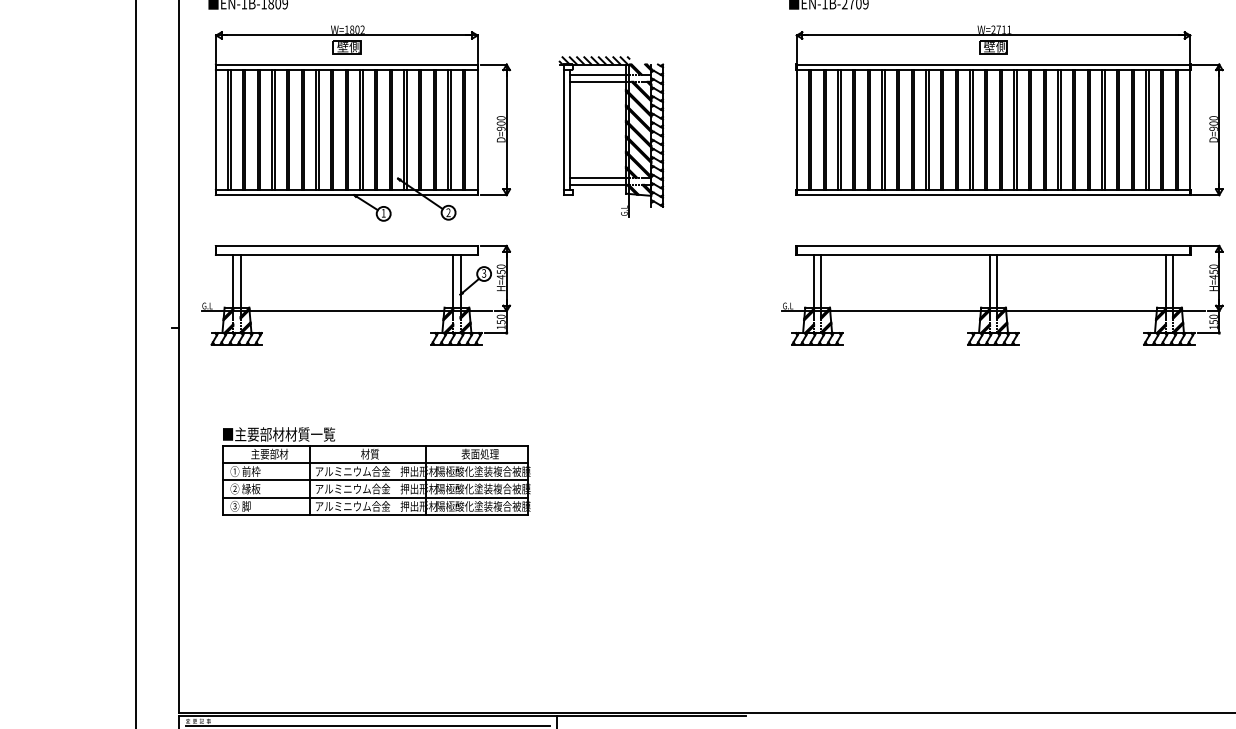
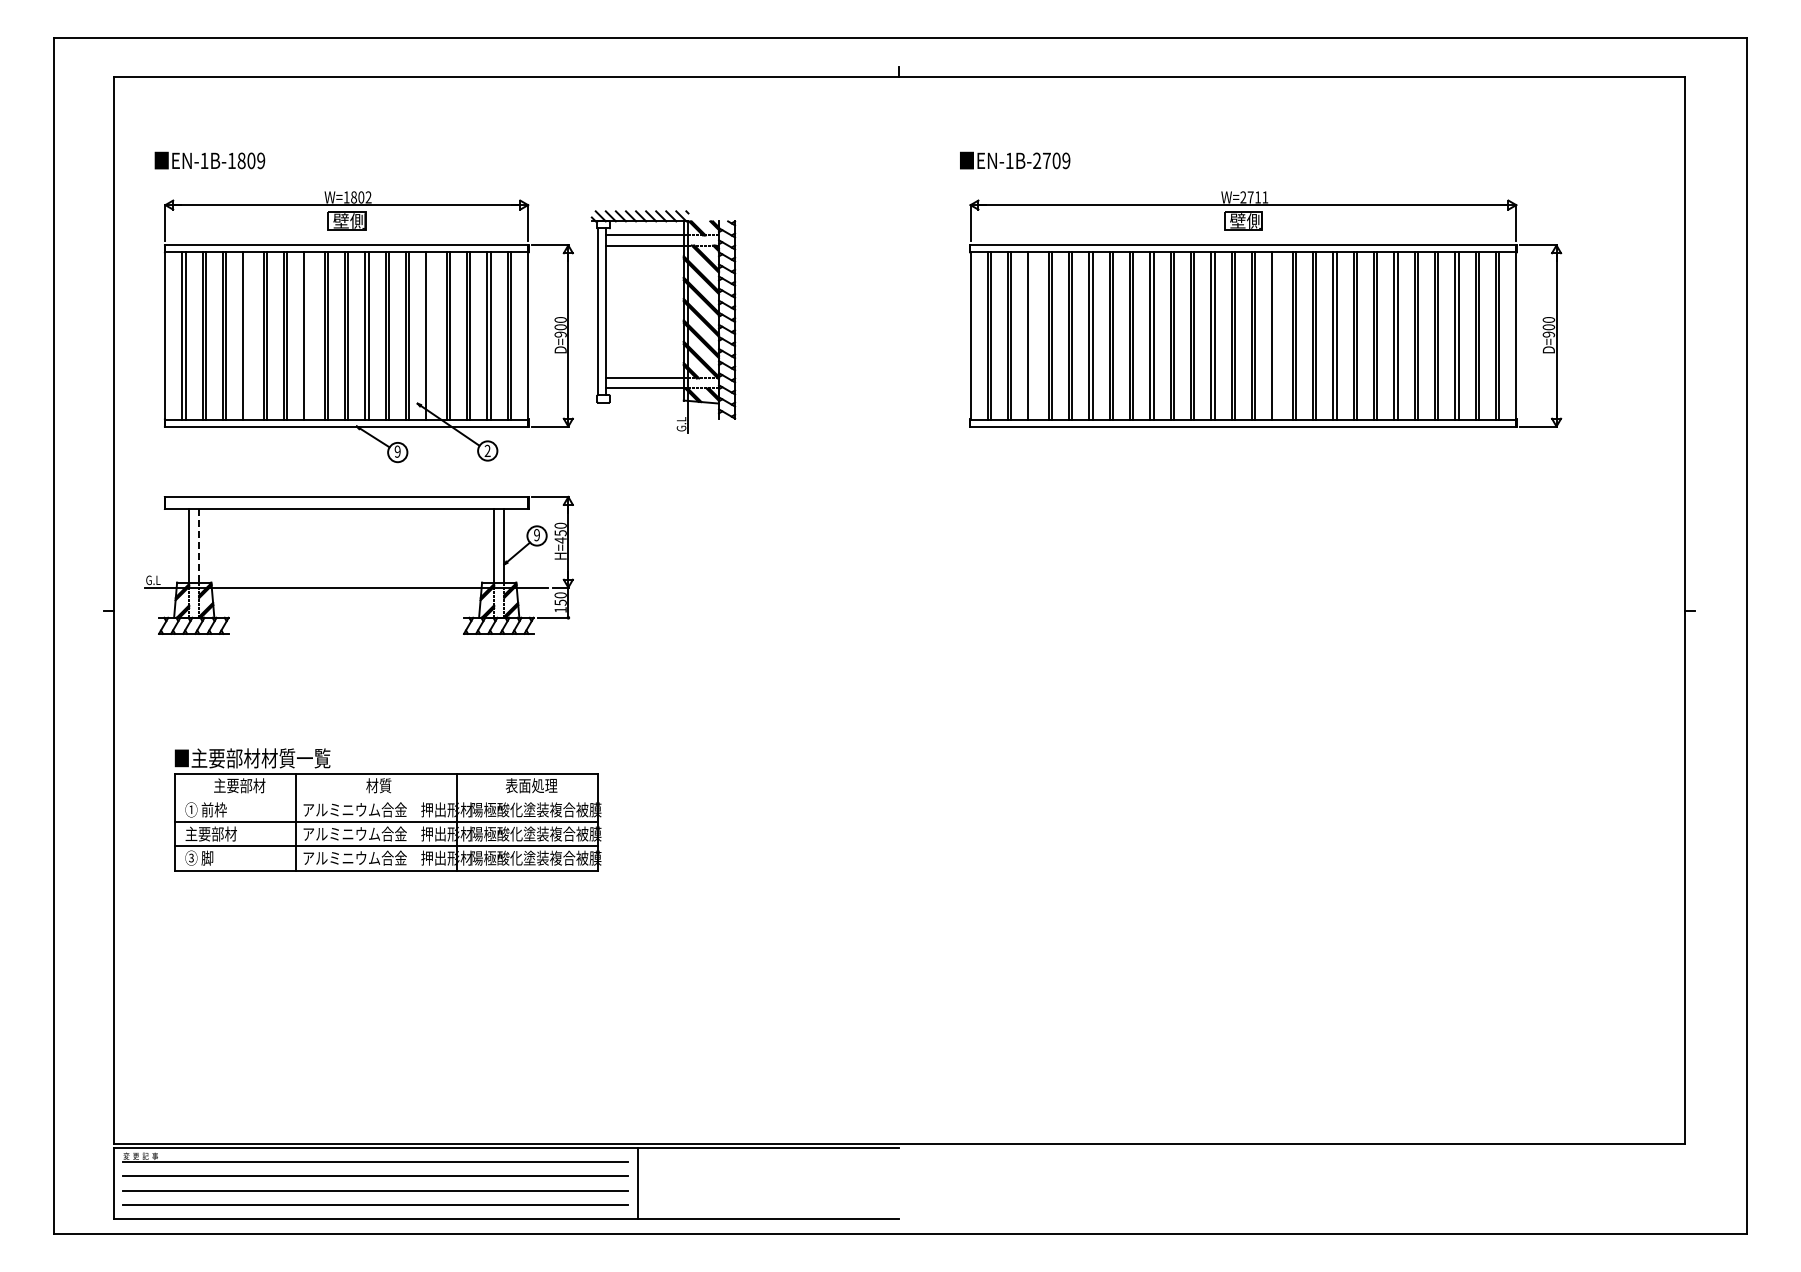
line: (274, 129) -> (246, 335), removed
line: (318, 129) -> (307, 335), removed
line: (406, 129) -> (429, 335), removed
line: (840, 129) -> (1031, 335), removed
line: (1016, 129) -> (1275, 335), removed
part: (611, 136) -> (663, 321), moved
text: (383, 213) -> (397, 451), 1 -> 9
text: (483, 273) -> (536, 535), 3 -> 9
line: (240, 280) -> (199, 545), solid -> dashed
part: (1002, 294) -> (1255, 564), removed
line: (374, 463) -> (385, 798), removed
text: (248, 488) -> (210, 833), ② 縁板 -> 主要部材

